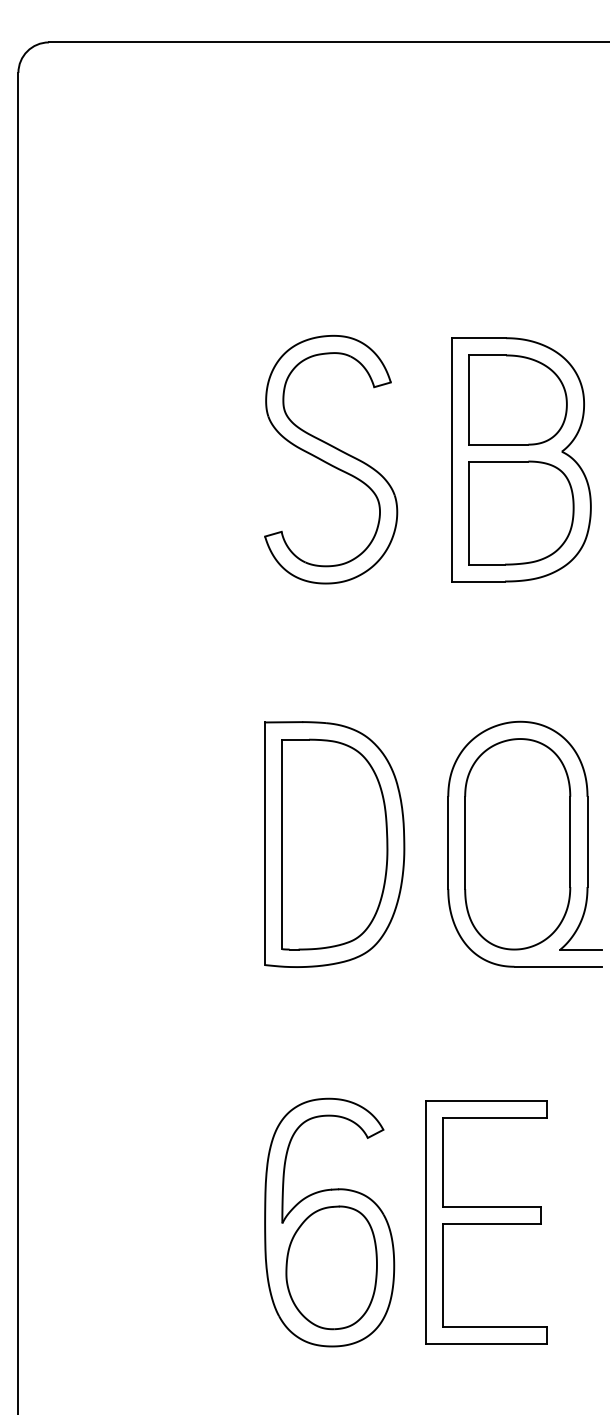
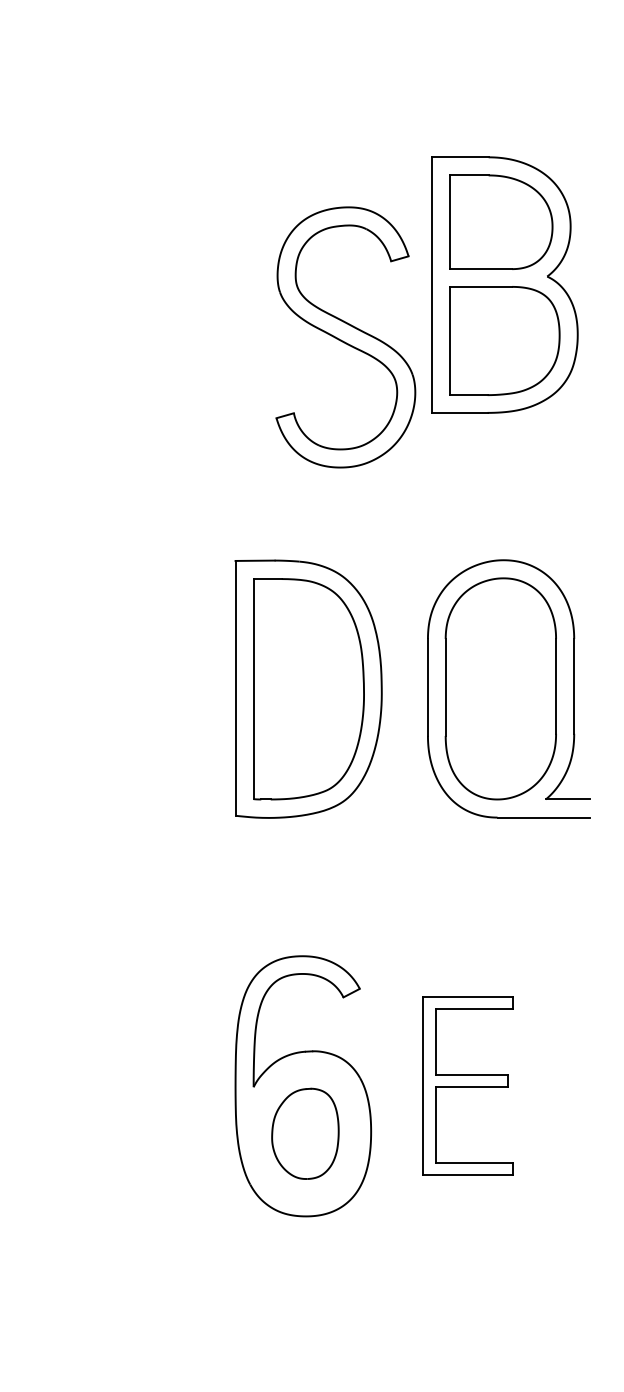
part: (331, 459) -> (346, 337), moved
part: (486, 1222) -> (468, 1086), size x0.7
part: (331, 1267) -> (305, 1133), size x0.7

